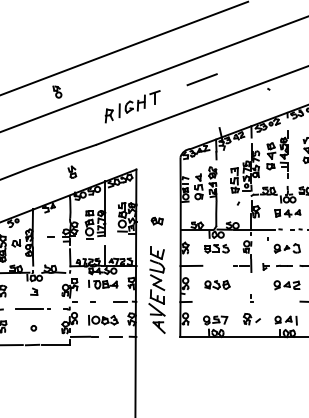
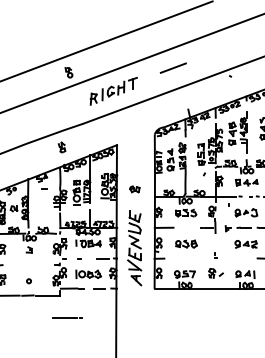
part: (57, 91) -> (69, 72), moved
line: (50, 236) -> (43, 188), moved
line: (32, 308) -> (67, 317), moved

